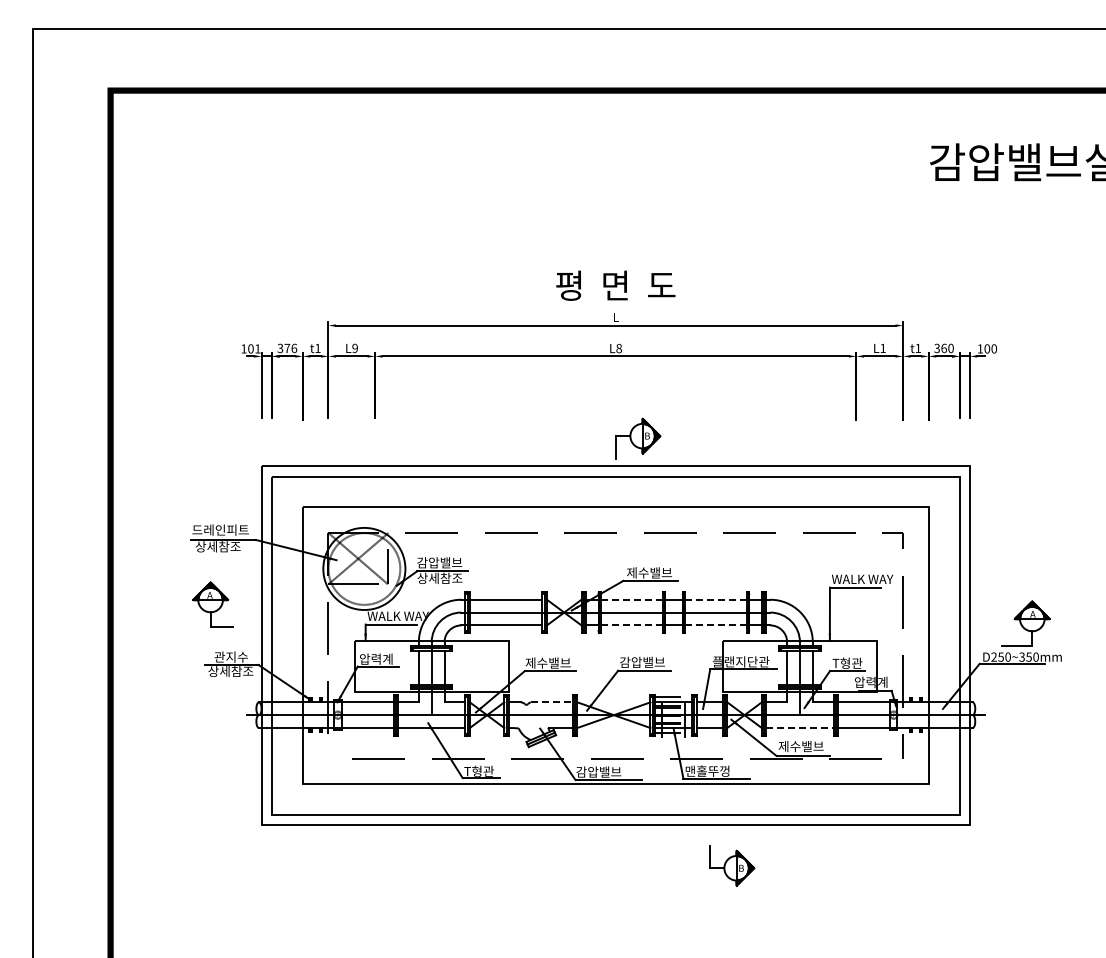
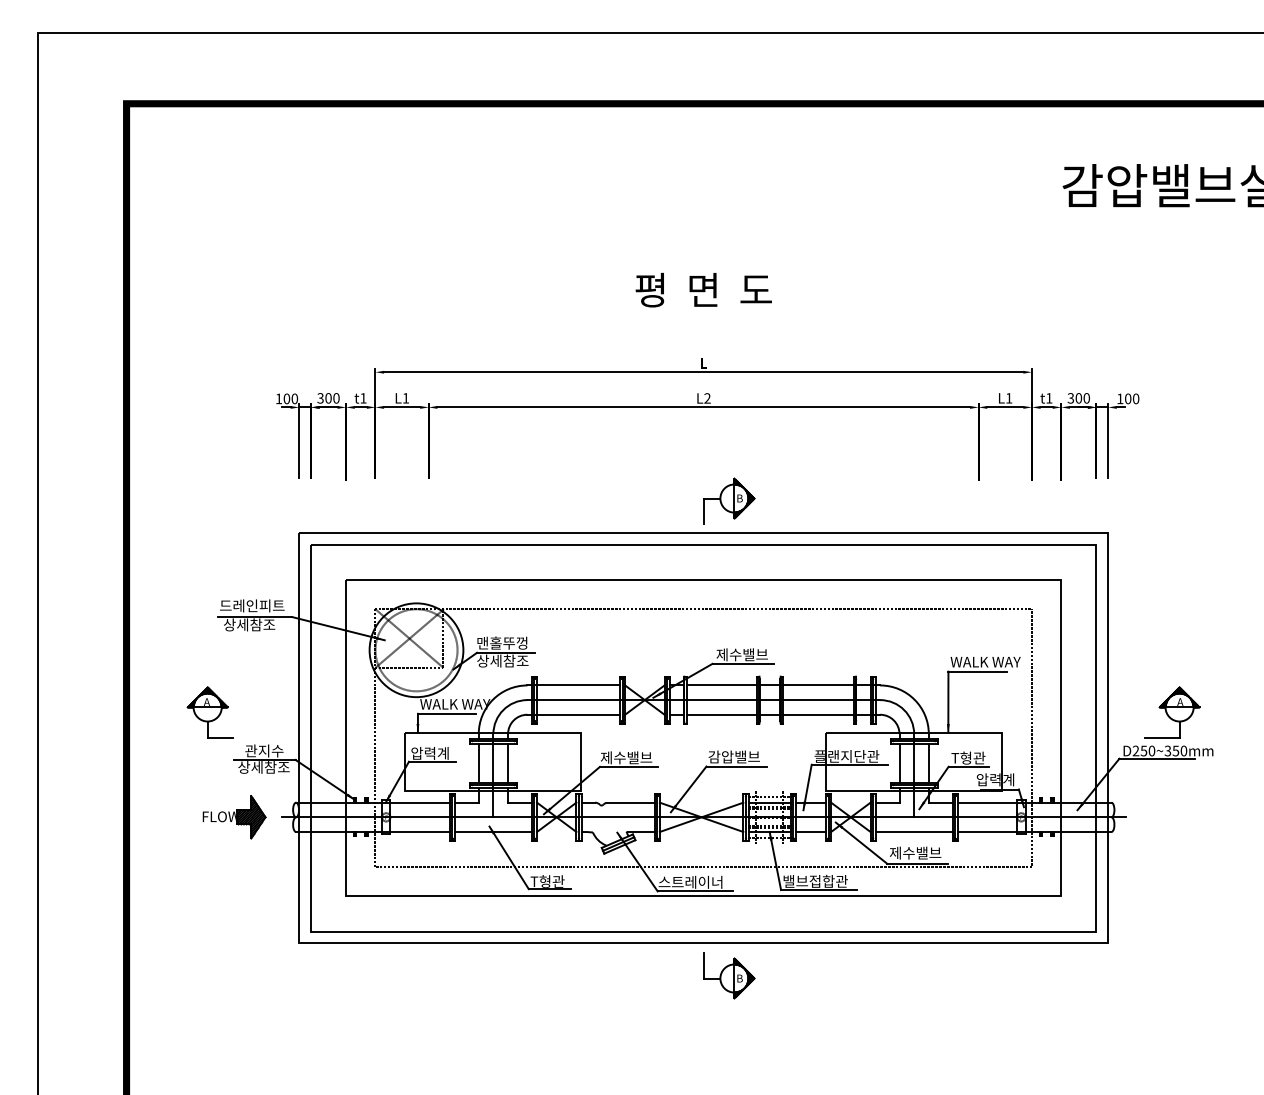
text: (615, 285) -> (703, 289), moved
text: (943, 347) -> (1078, 397), 360 -> 300
text: (257, 348) -> (294, 398), 101 -> 100
text: (290, 348) -> (332, 398), 376 -> 300
text: (354, 348) -> (405, 398), L9 -> L1
text: (618, 348) -> (706, 398), L8 -> L2
text: (439, 562) -> (502, 642), 감압밸브 -> 맨홀뚜껑
line: (631, 599) -> (721, 685), dashed -> solid
line: (716, 599) -> (818, 685), dashed -> solid
part: (212, 604) -> (209, 712), moved
line: (631, 625) -> (721, 714), dashed -> solid
line: (716, 625) -> (818, 714), dashed -> solid
line: (552, 702) -> (631, 802), dashed -> solid
part: (205, 714) -> (234, 816), added
line: (799, 728) -> (913, 832), dashed -> solid
text: (713, 770) -> (815, 880), 맨홀뚜껑 -> 밸브접합관
text: (604, 771) -> (690, 881), 감압밸브 -> 스트레이너
part: (732, 865) -> (729, 975), moved

